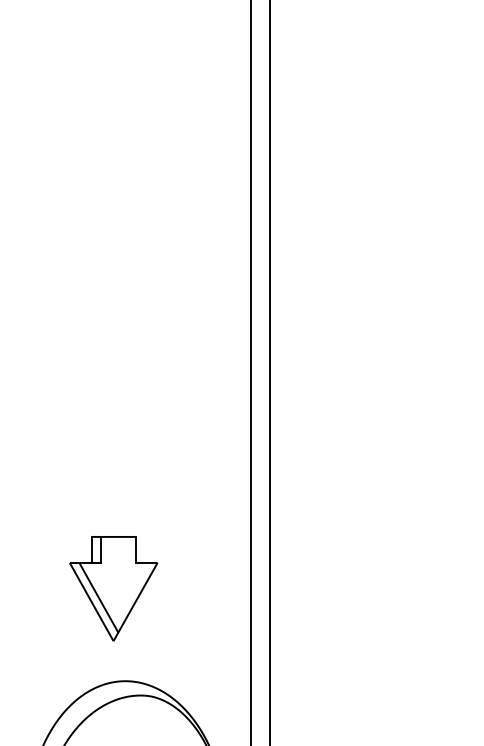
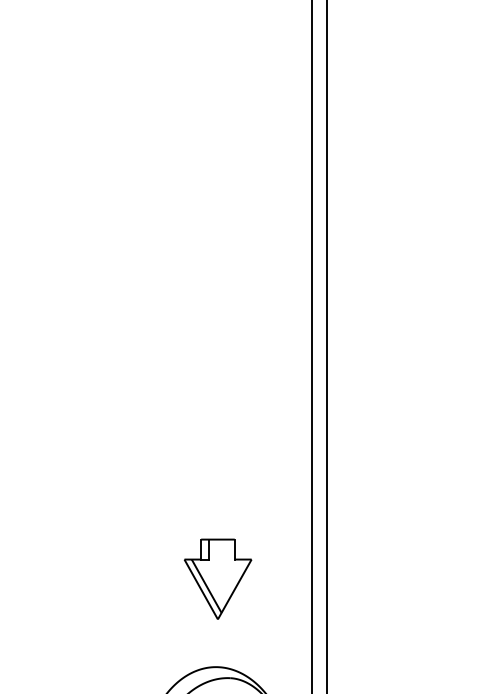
part: (112, 587) -> (217, 578), moved

